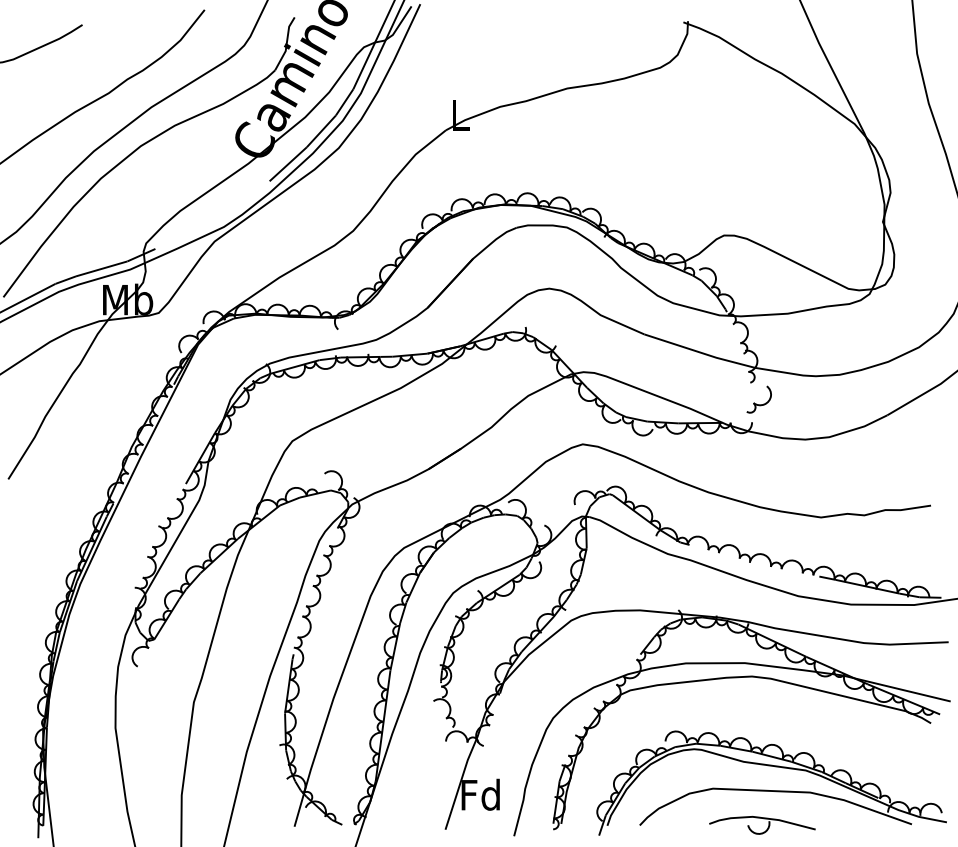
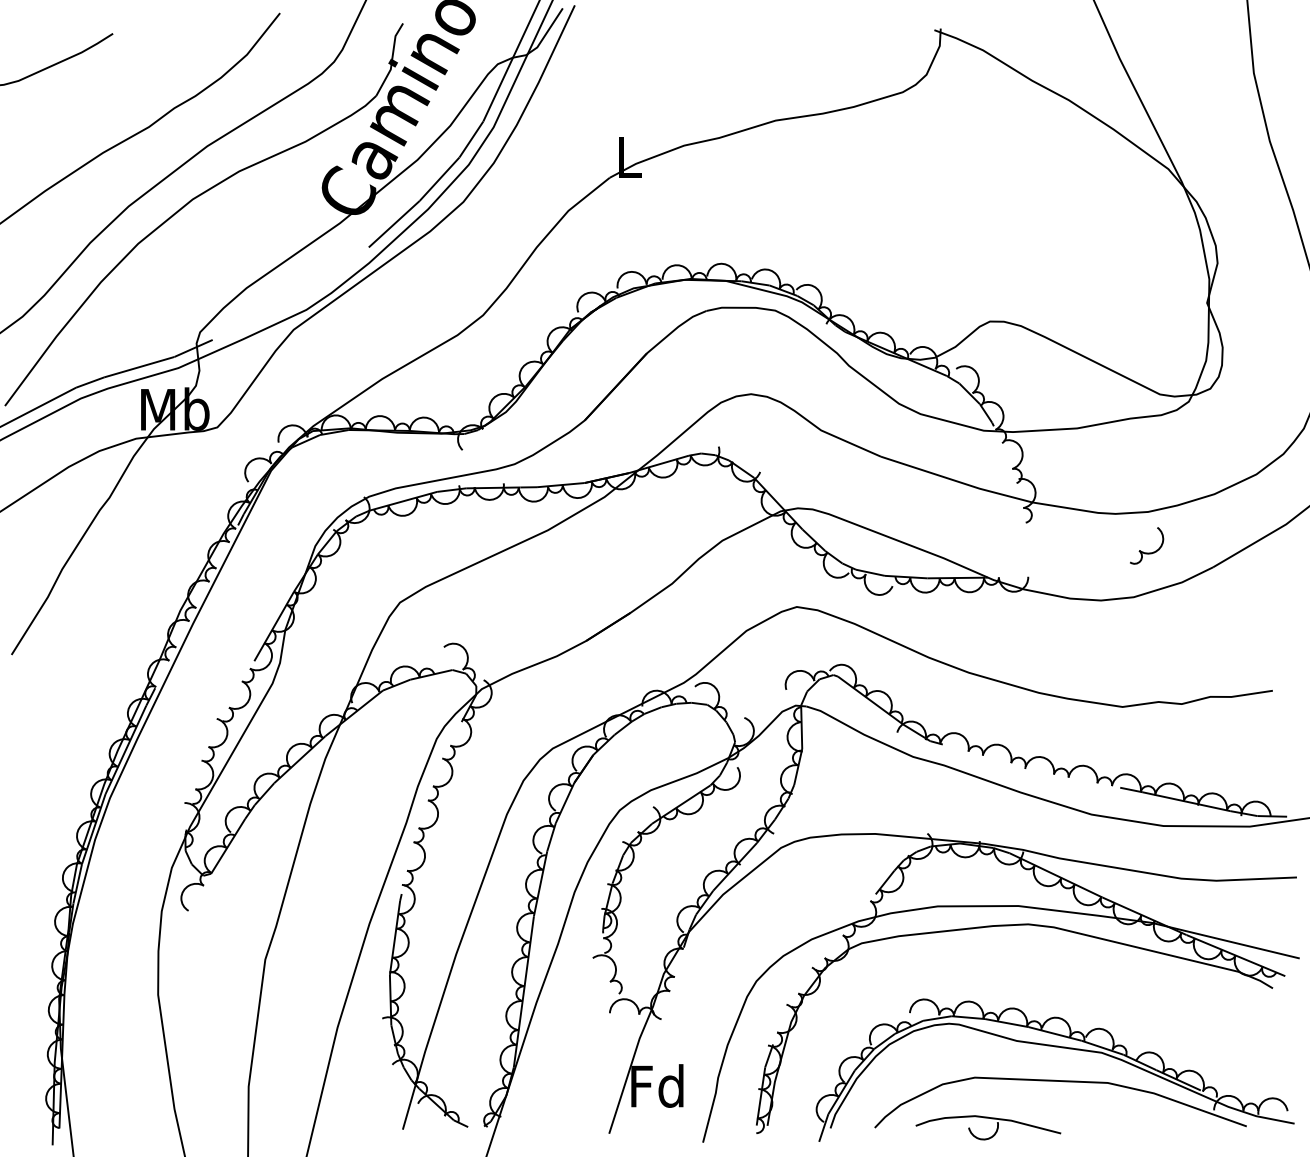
part: (759, 404) -> (1147, 552), moved
part: (768, 825) -> (996, 1128), moved

